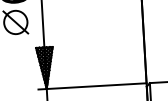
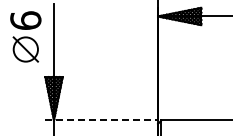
line: (93, 86) -> (102, 120), solid -> dashed

